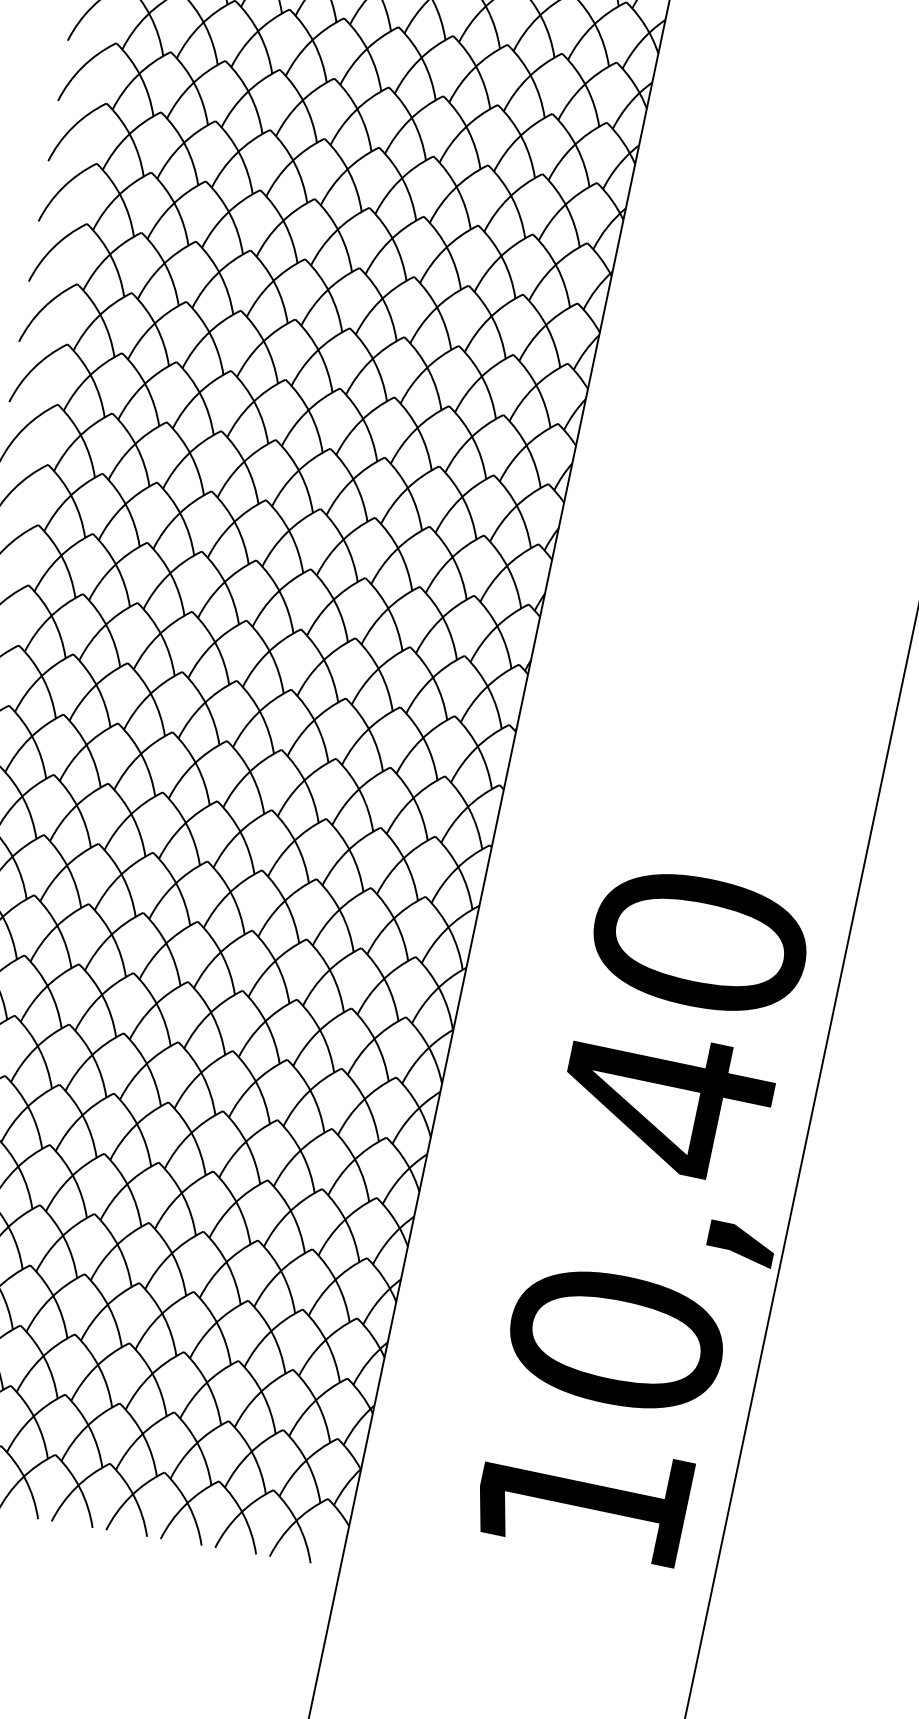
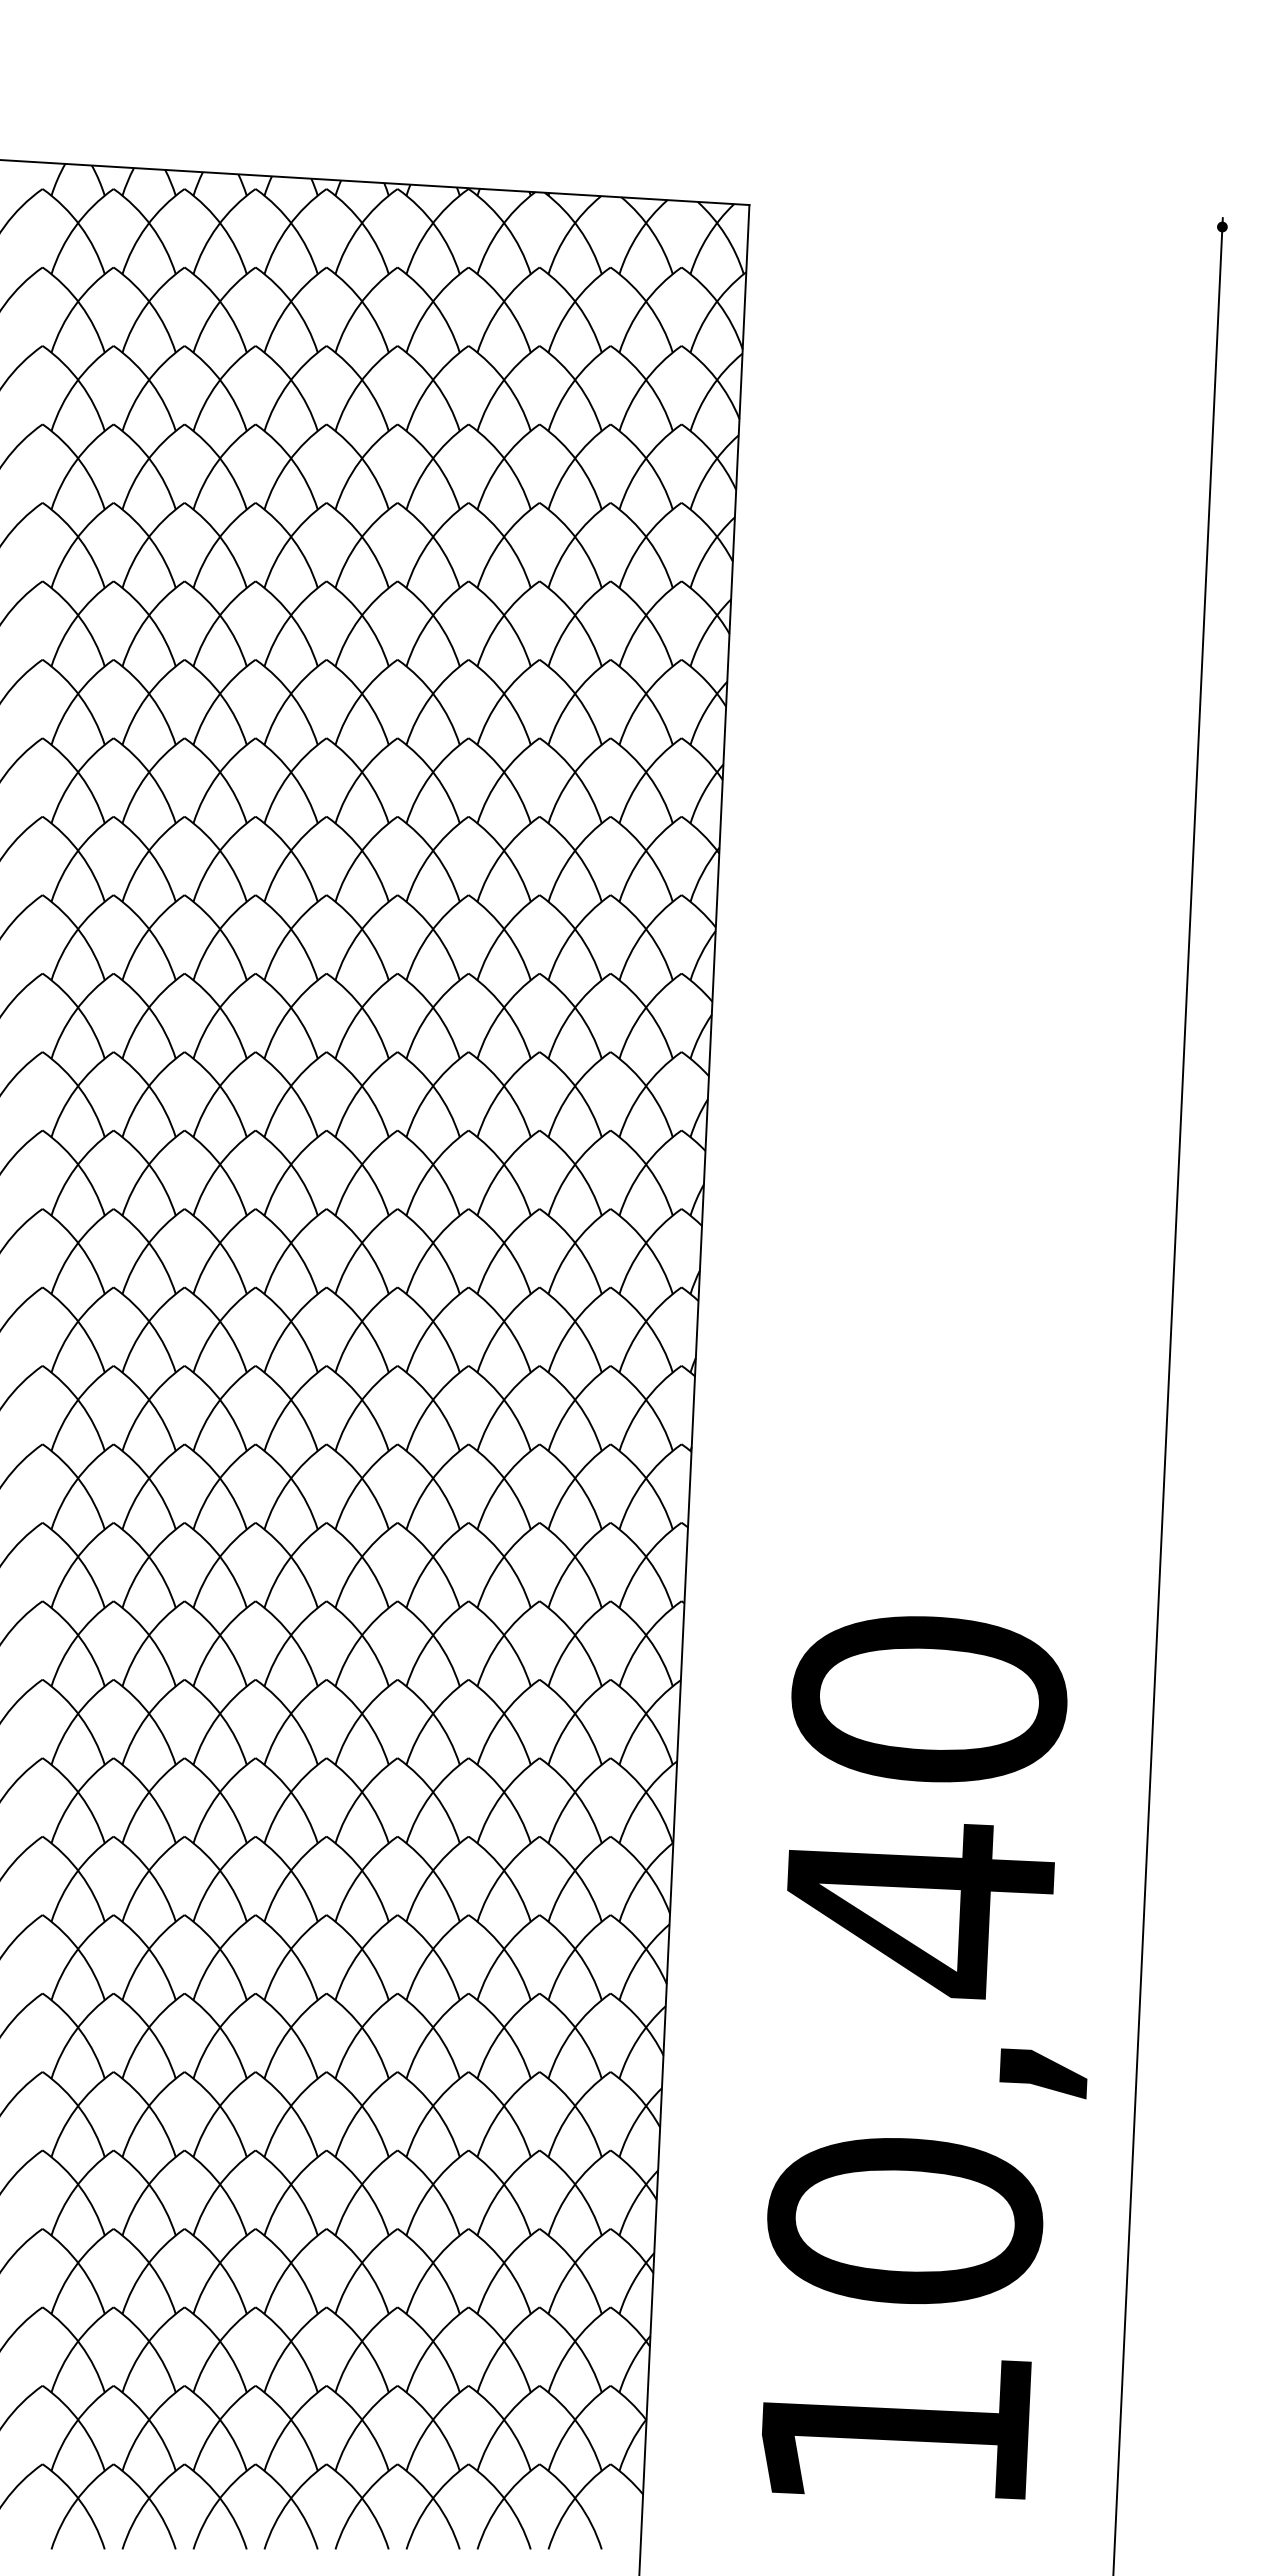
text: (651, 1216) -> (924, 2057), moved

